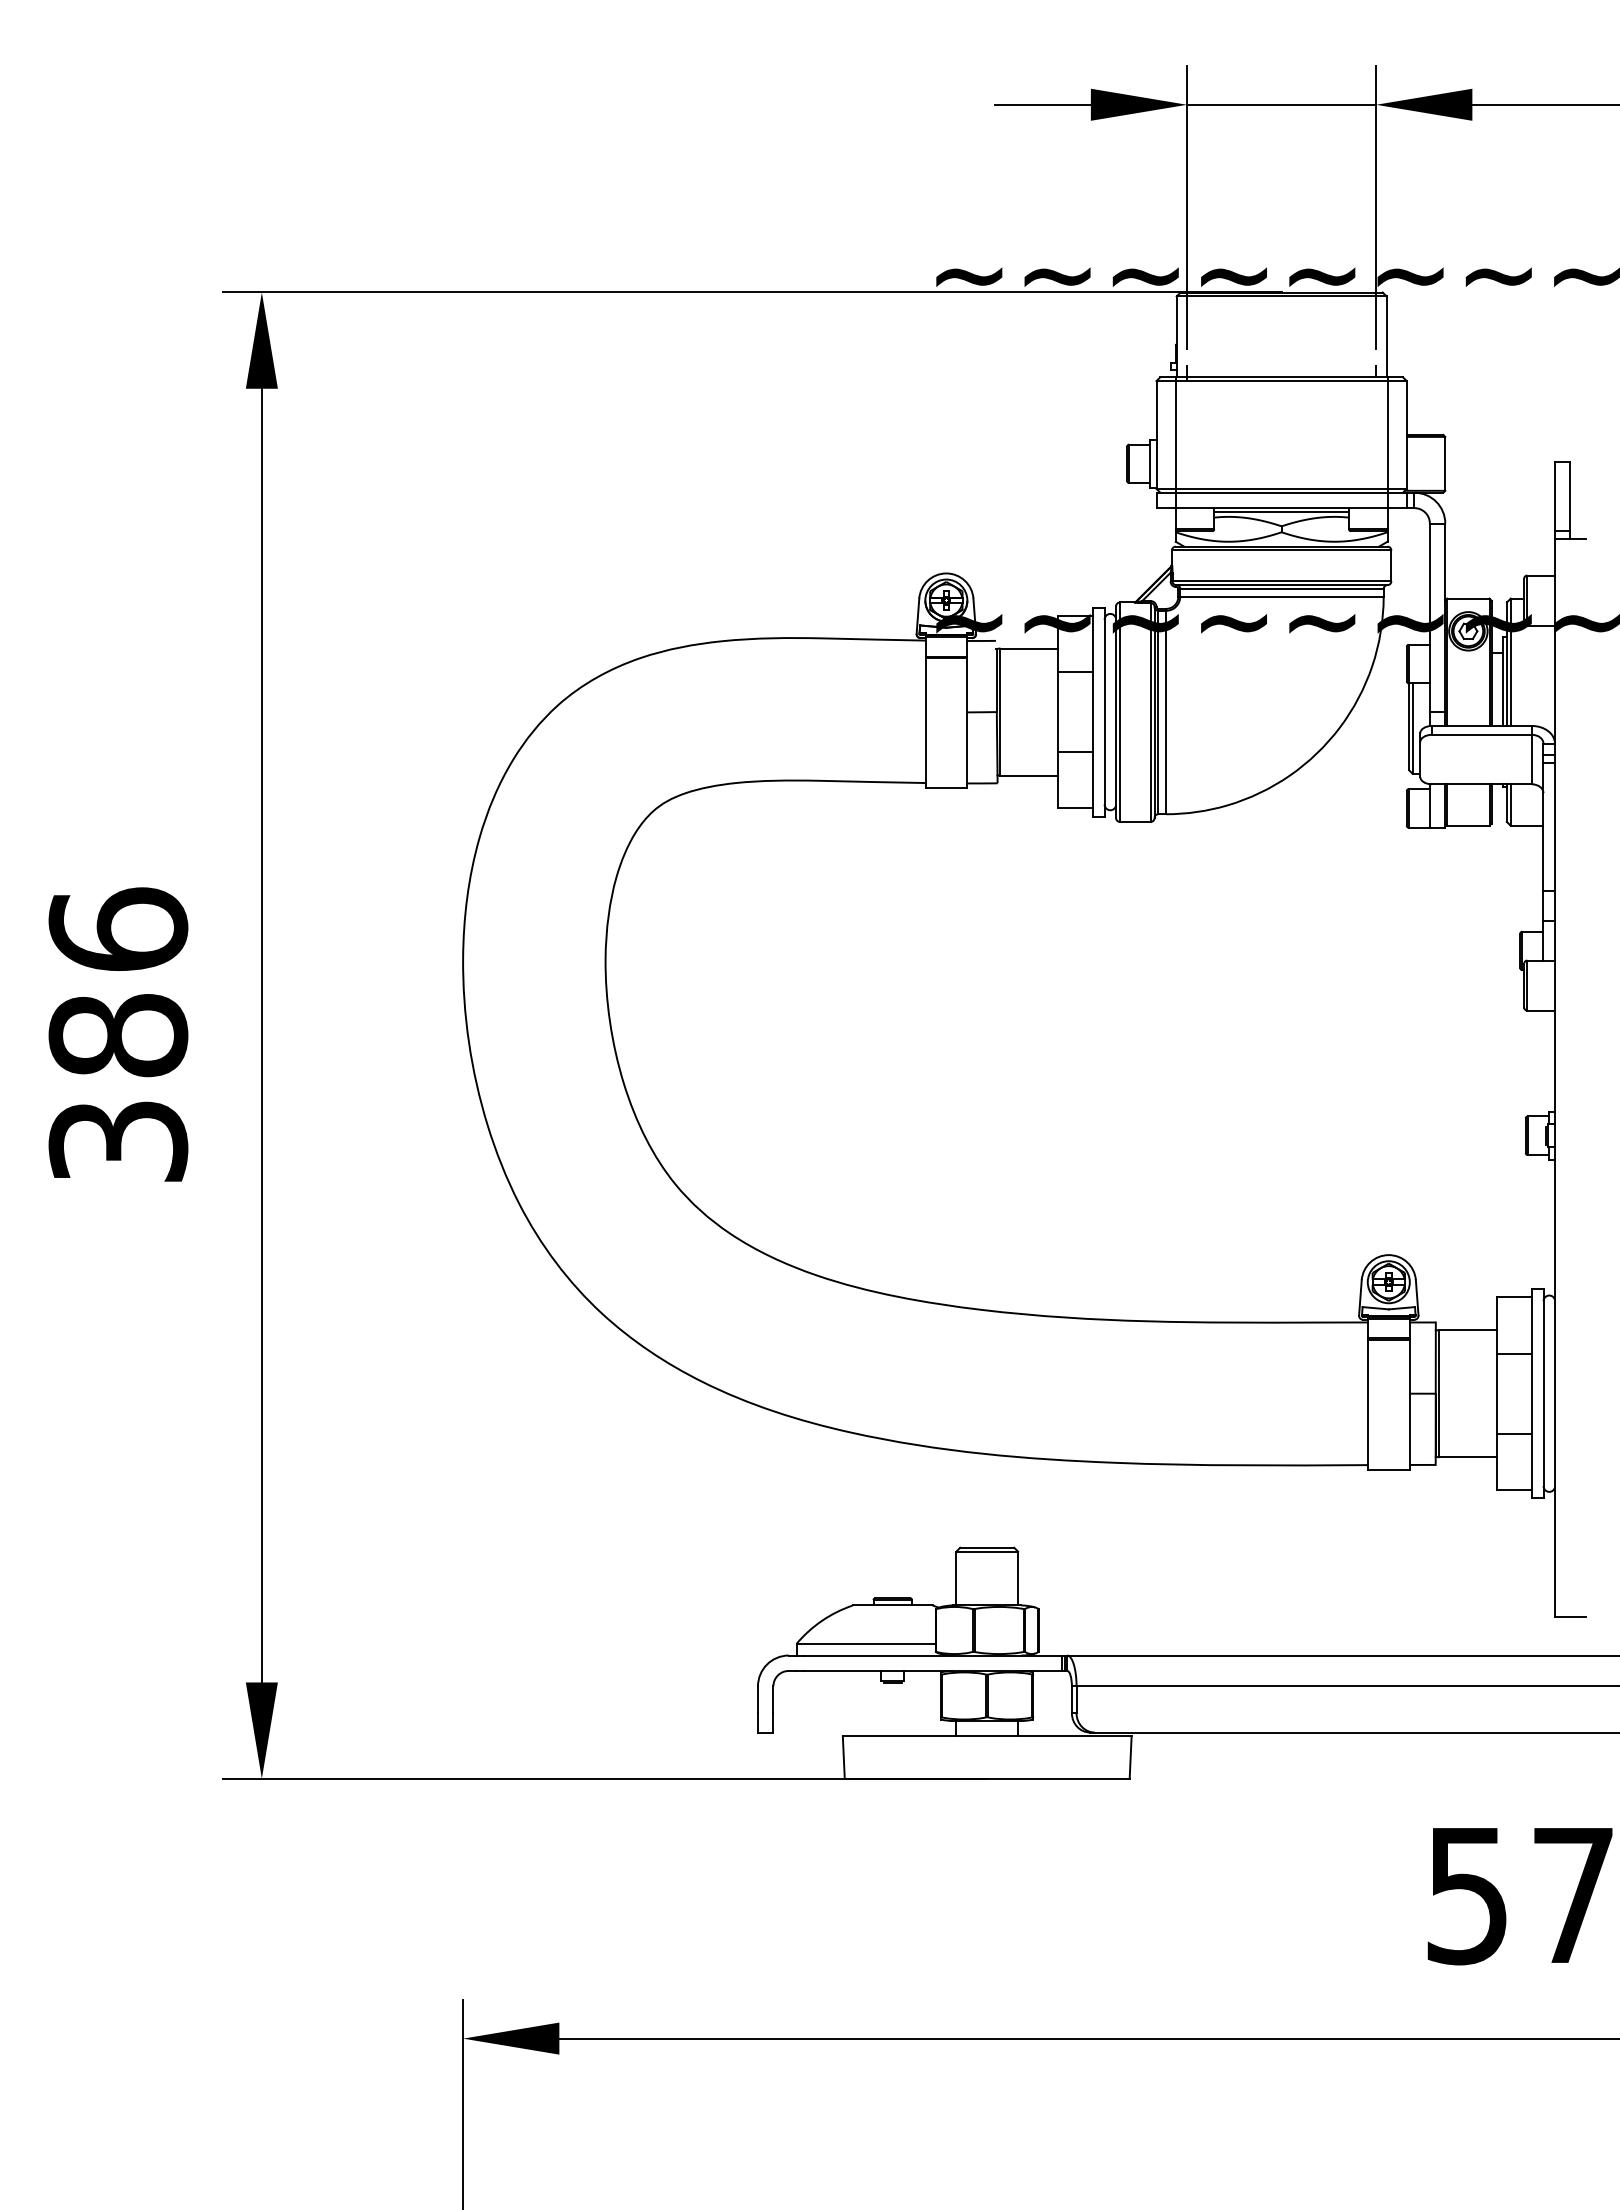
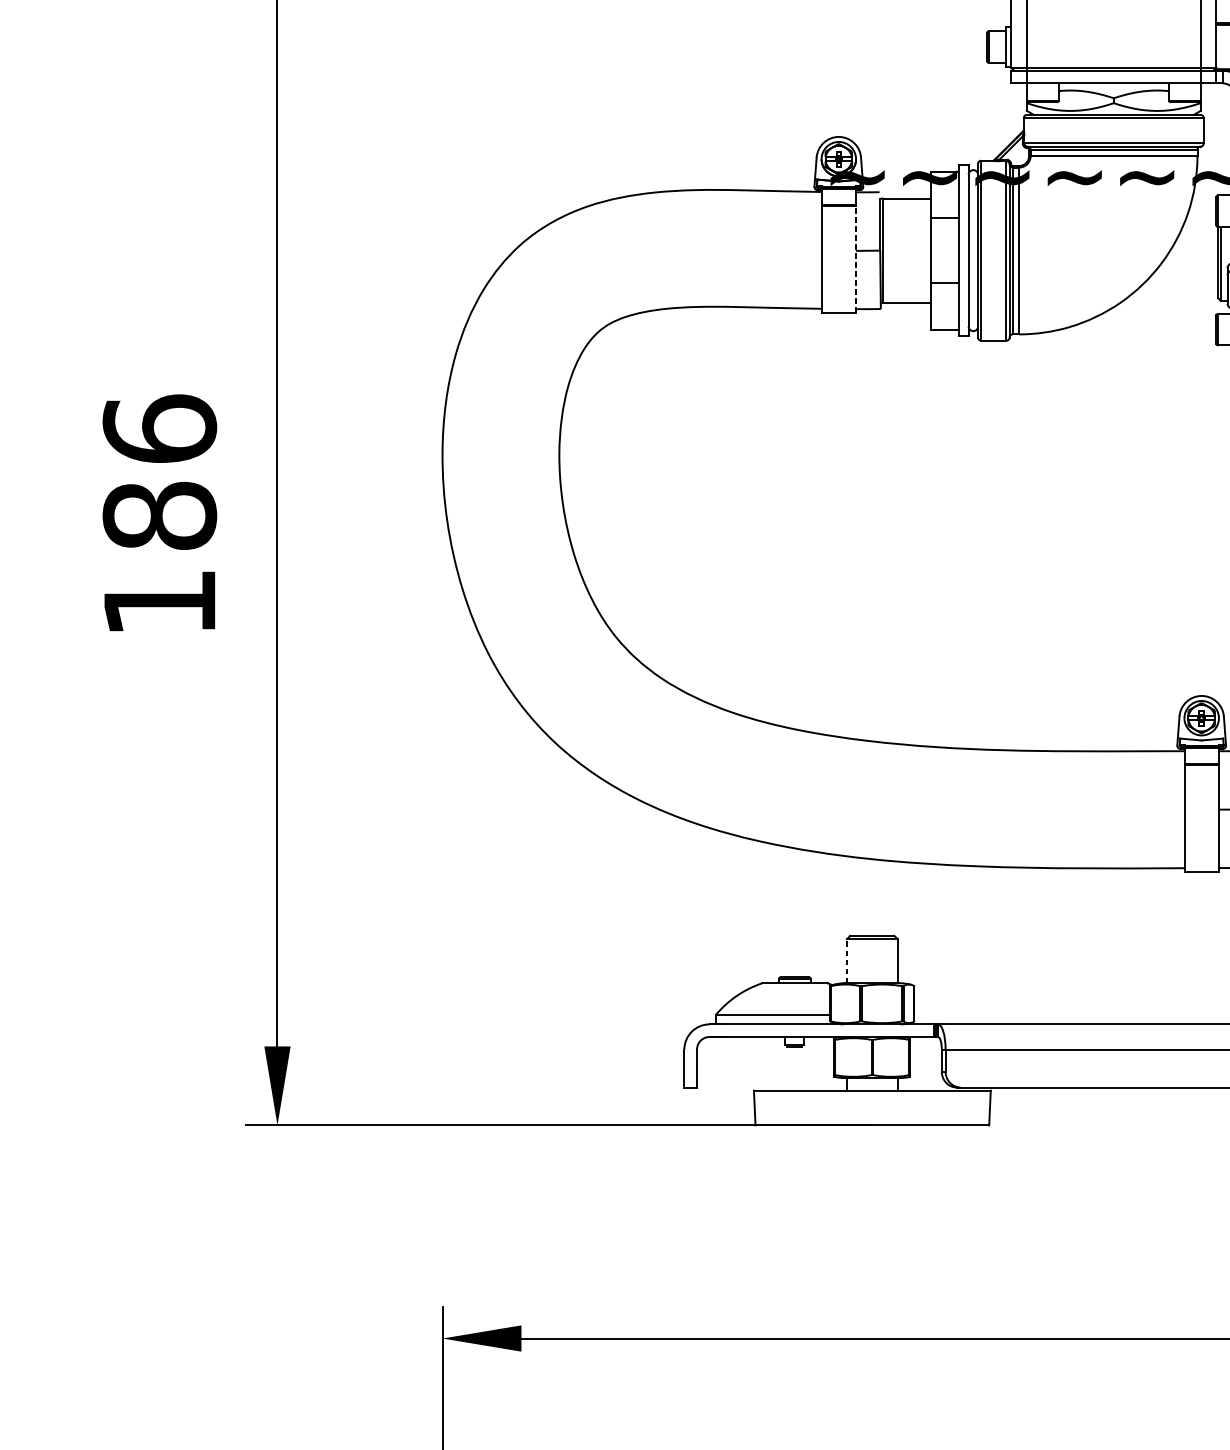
line: (1281, 511) -> (1113, 86), removed
line: (967, 722) -> (856, 259), solid -> dashed
text: (118, 1141) -> (159, 602), 386 -> 186
line: (956, 1578) -> (847, 961), solid -> dashed

